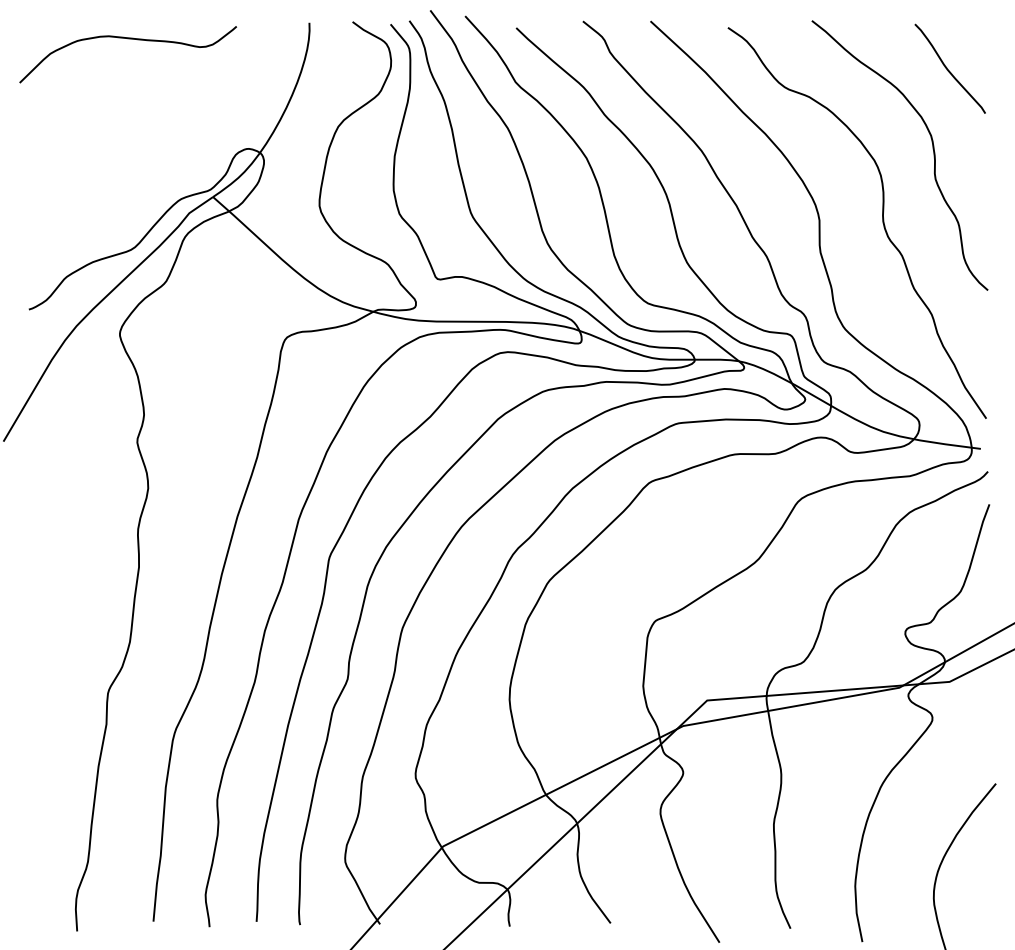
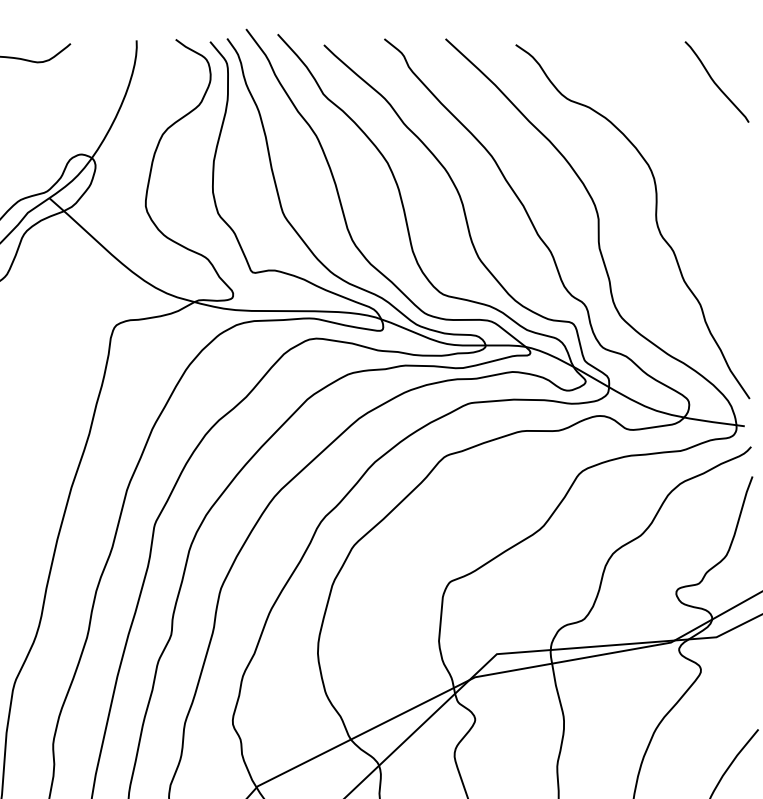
curve: (932, 149) -> (700, 155), removed

